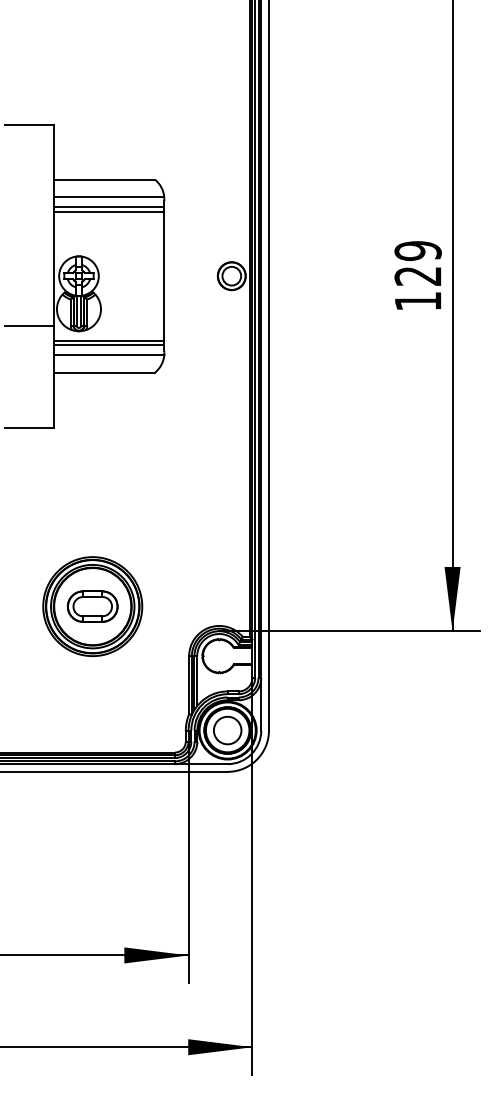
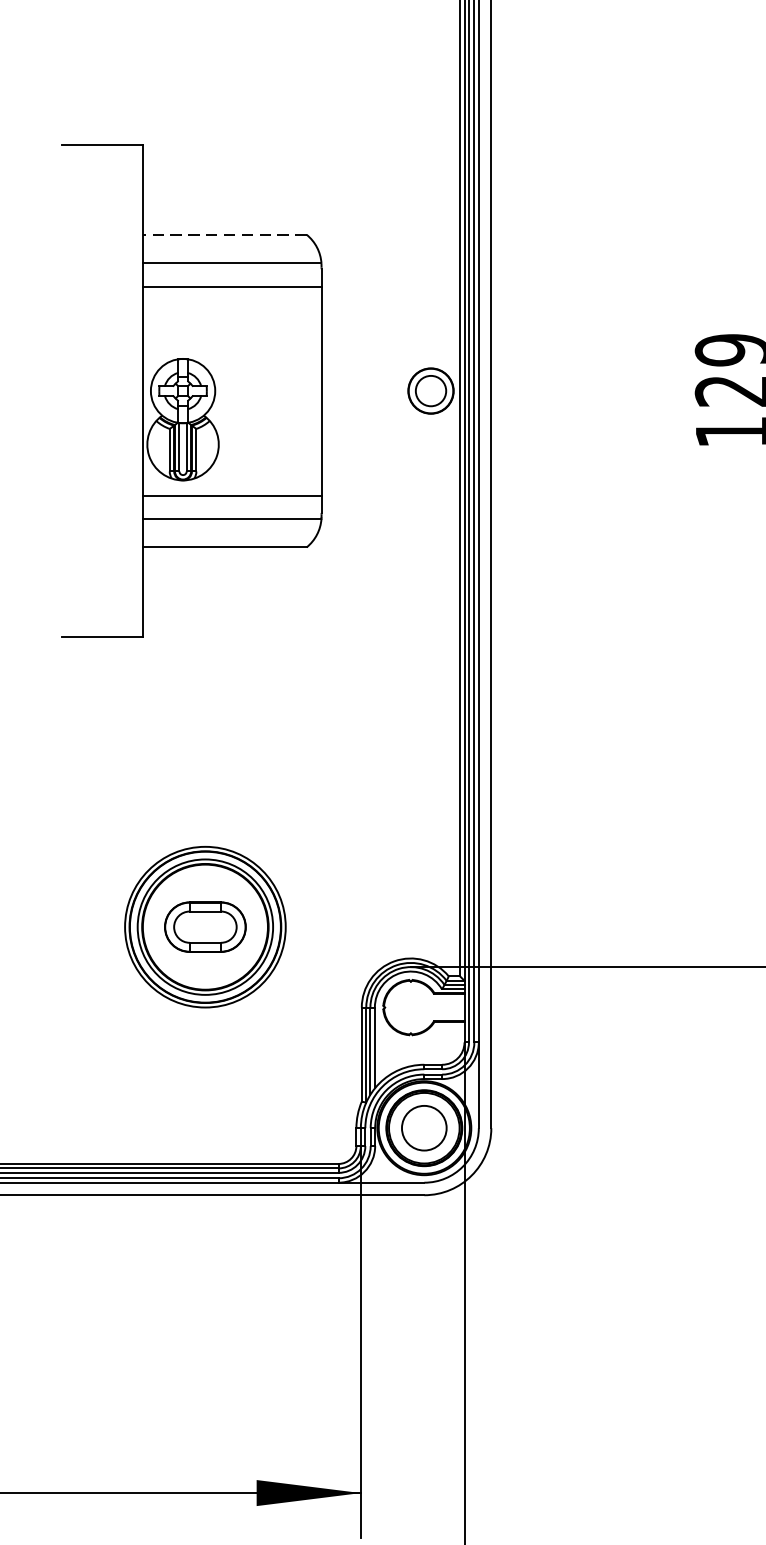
line: (104, 179) -> (224, 234), solid -> dashed
line: (109, 207) -> (232, 279), removed
line: (29, 326) -> (102, 472), removed
line: (109, 345) -> (232, 503), removed

